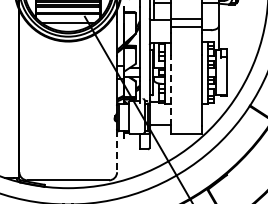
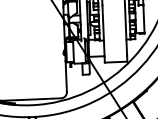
line: (170, 89) -> (103, 30), dashed -> solid
line: (117, 151) -> (66, 77), dashed -> solid

